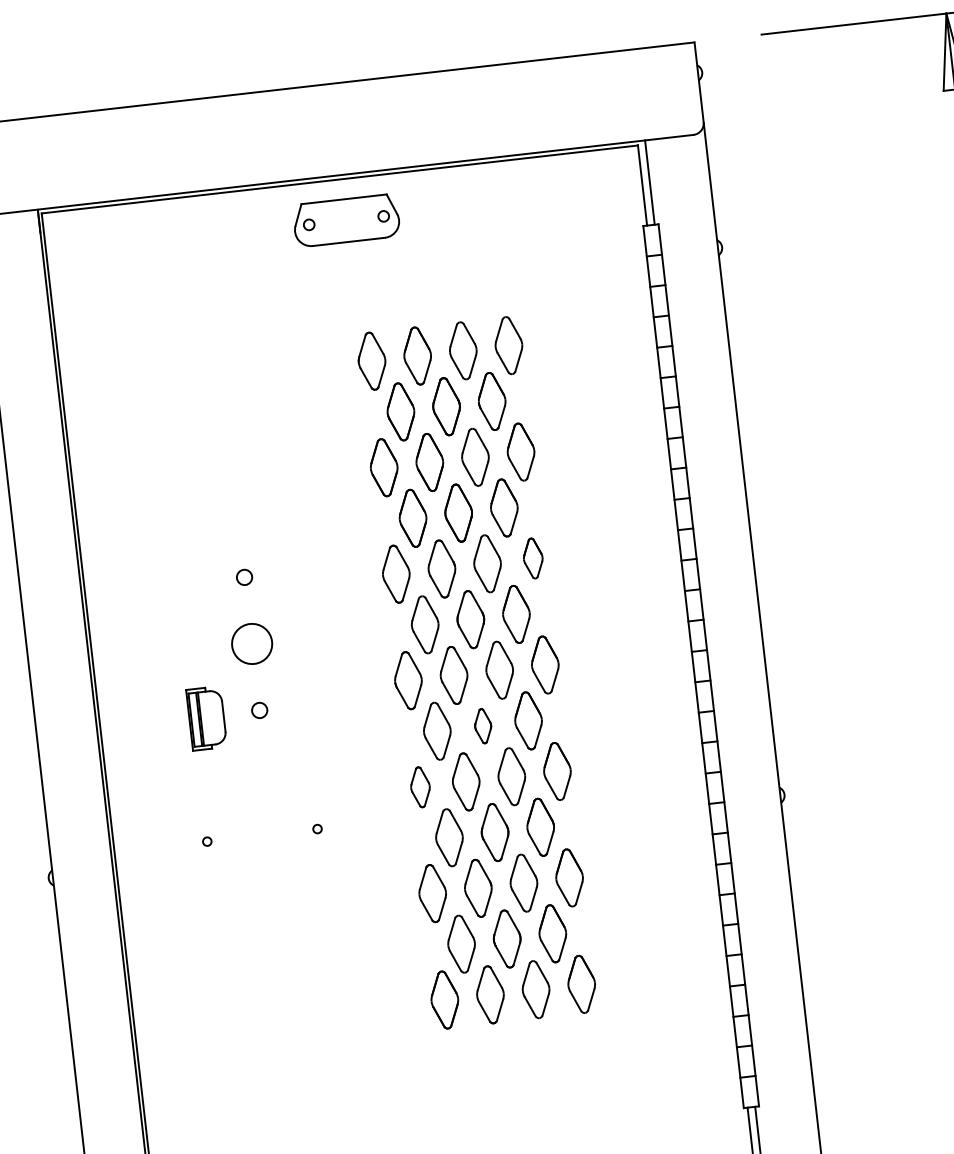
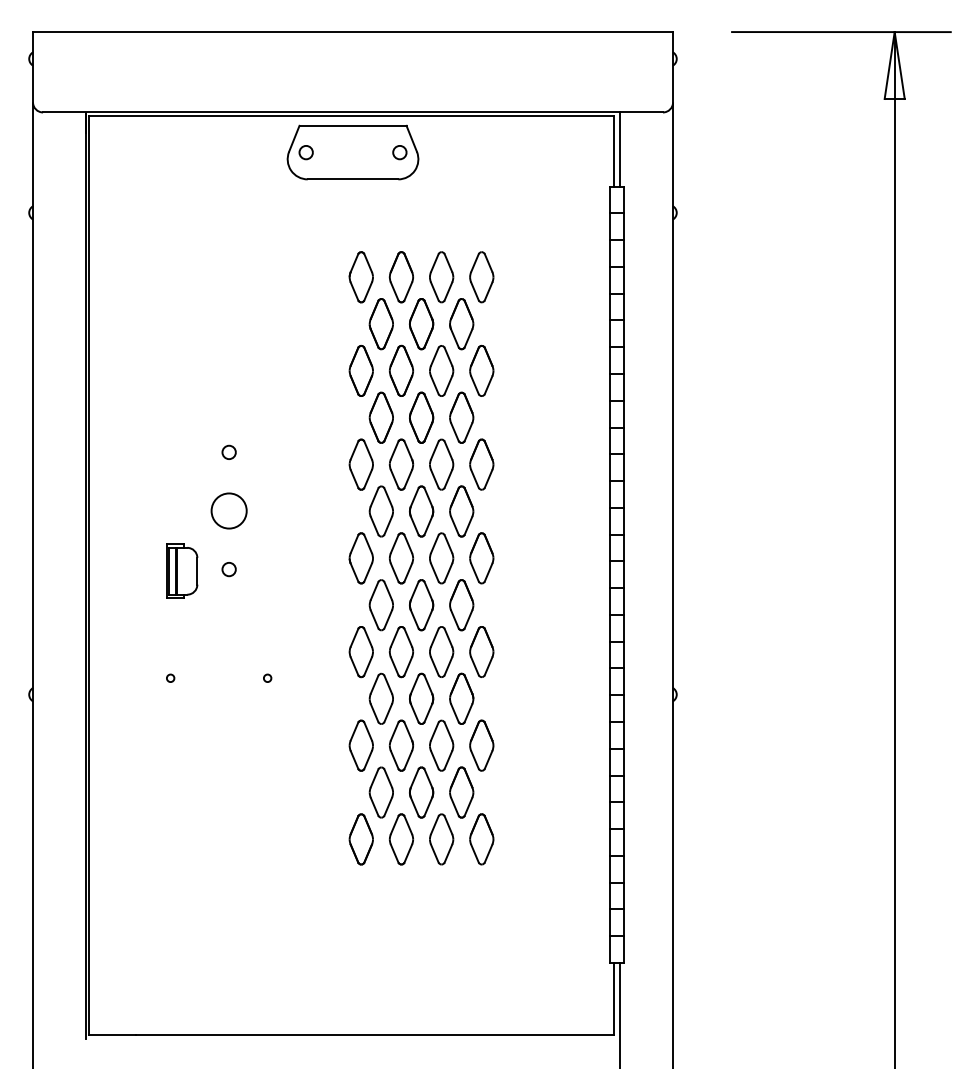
part: (345, 220) -> (352, 152), size x1.43
part: (532, 558) -> (481, 464), size x1.43
part: (482, 726) -> (421, 605), size x1.67
part: (419, 787) -> (360, 652), size x1.43

